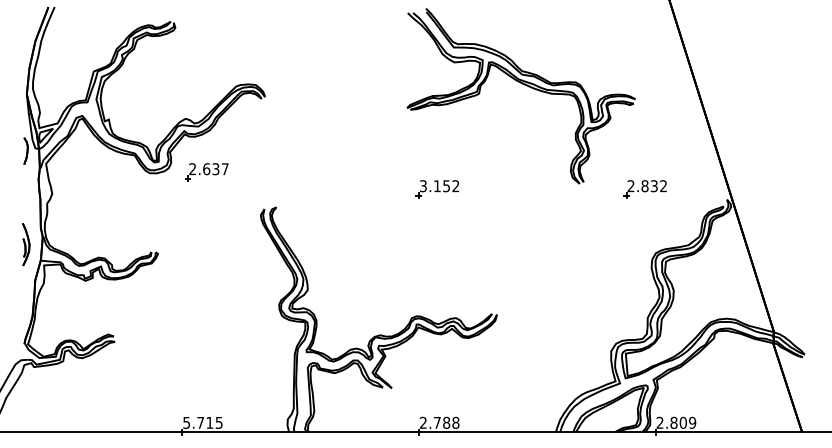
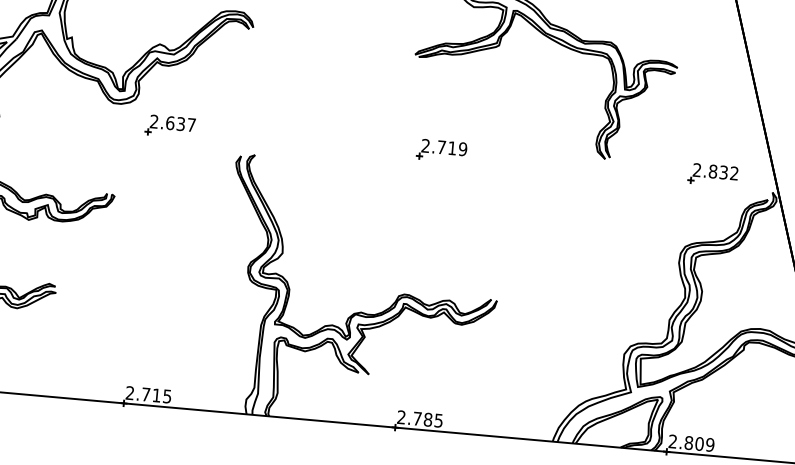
part: (206, 172) -> (169, 126), moved
text: (439, 186) -> (444, 147), 3.152 -> 2.719
part: (644, 189) -> (712, 175), moved
text: (186, 422) -> (129, 392), 5.715 -> 2.715
text: (455, 422) -> (438, 420), 2.788 -> 2.785

